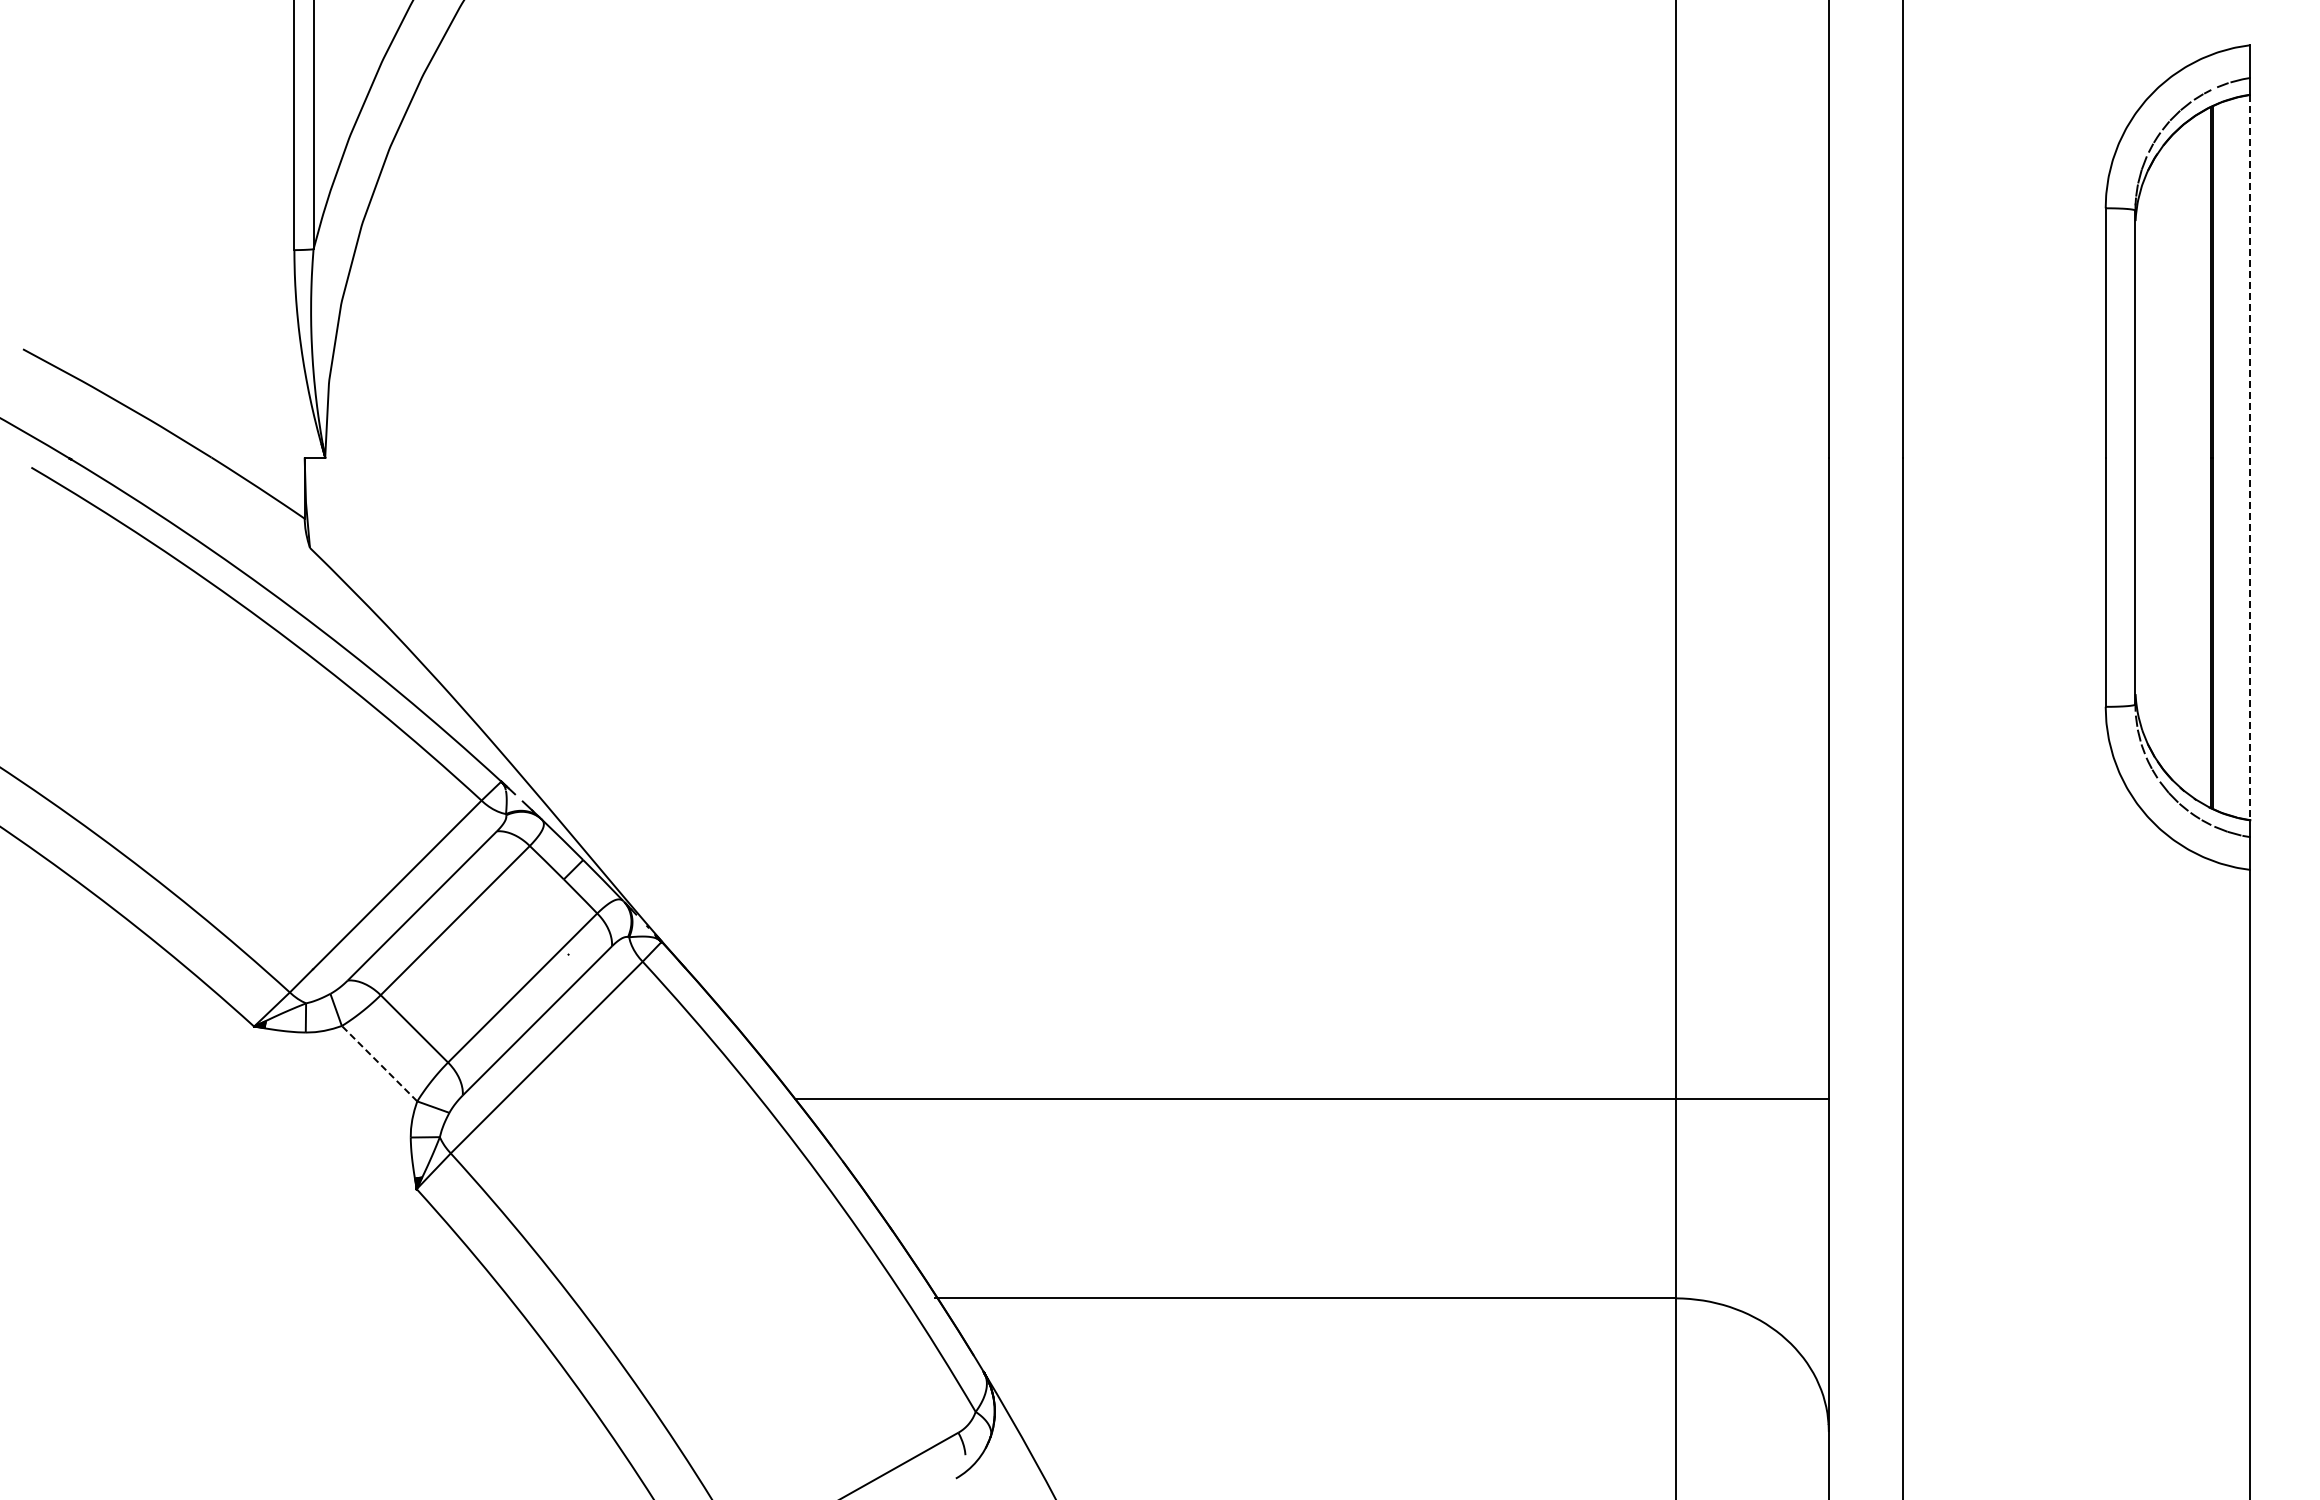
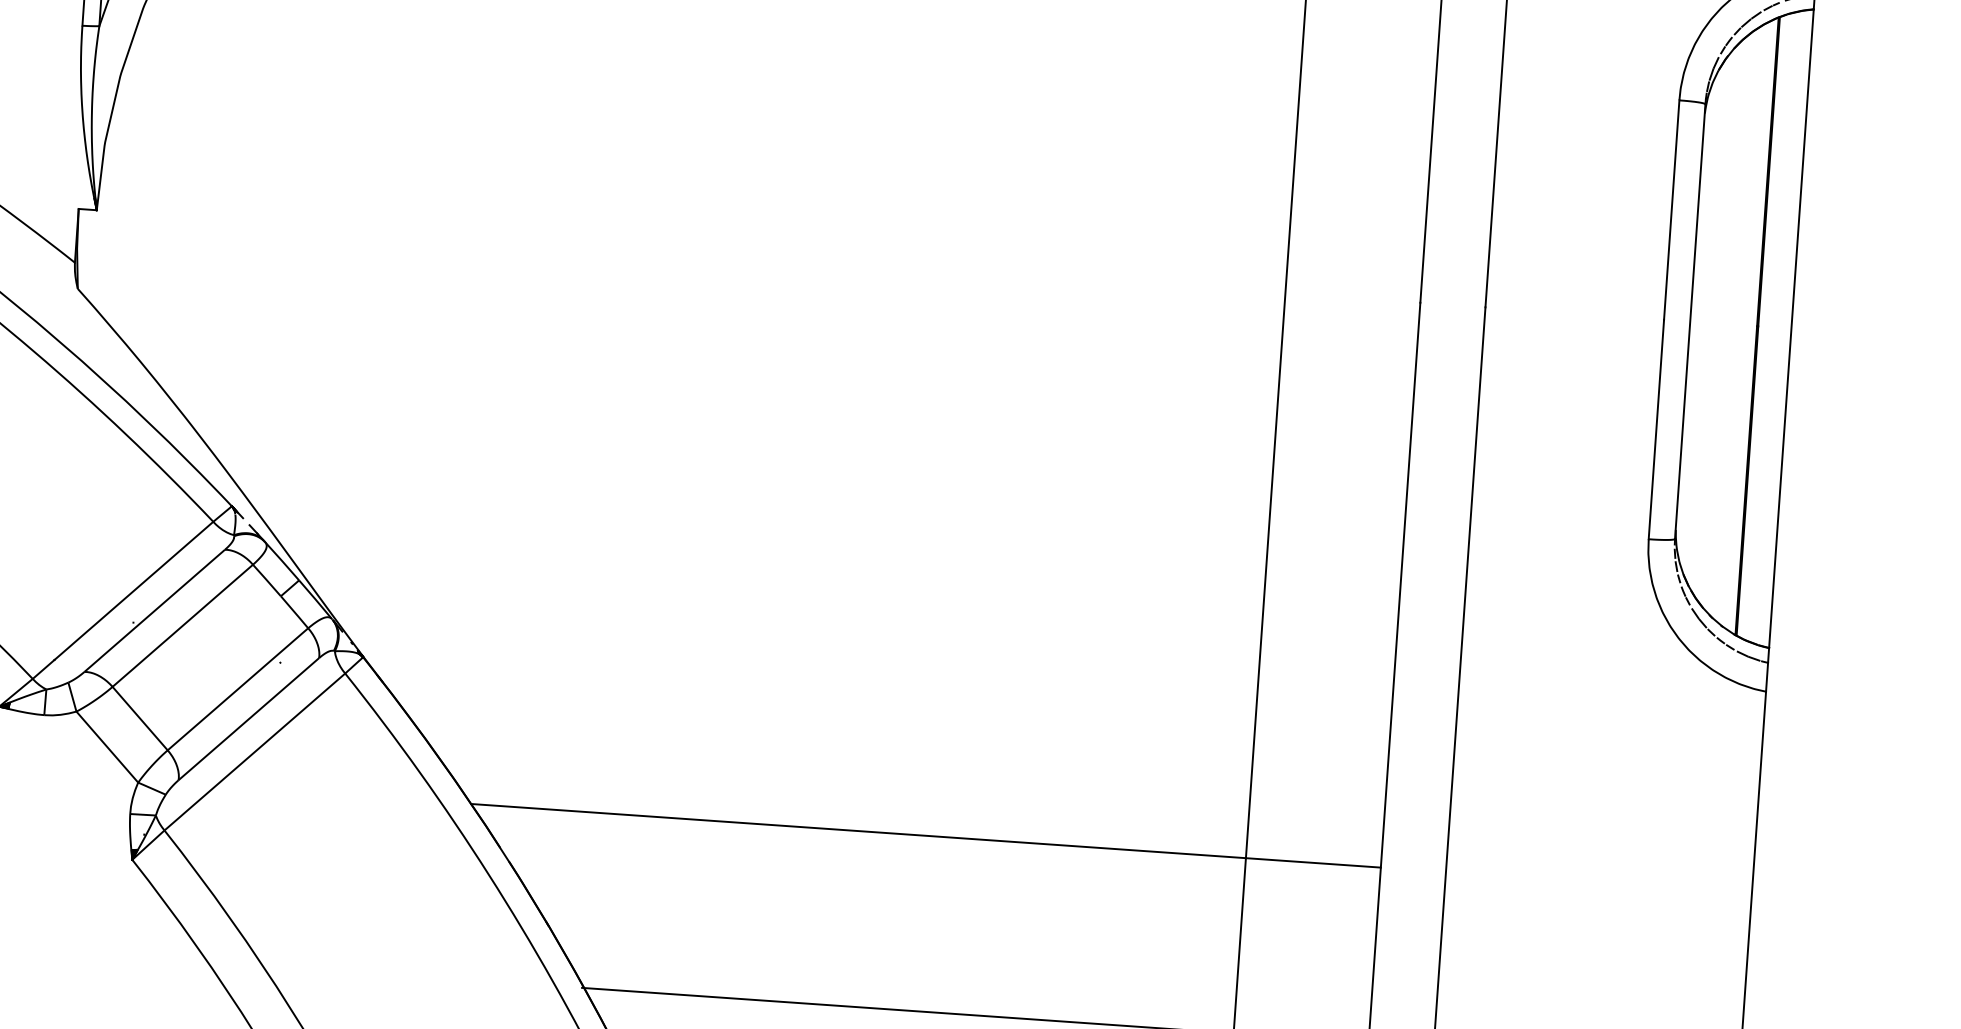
line: (2250, 457) -> (1791, 328), dashed -> solid
line: (379, 1063) -> (107, 746), dashed -> solid

